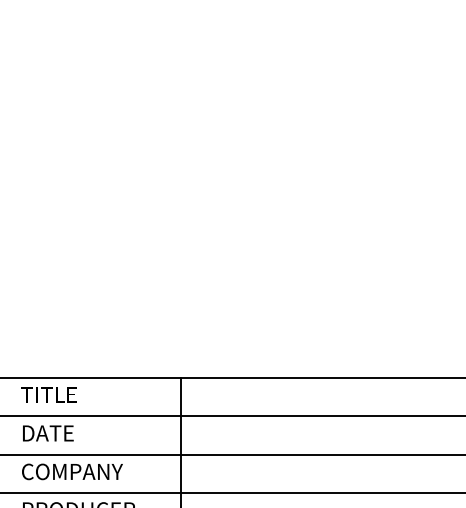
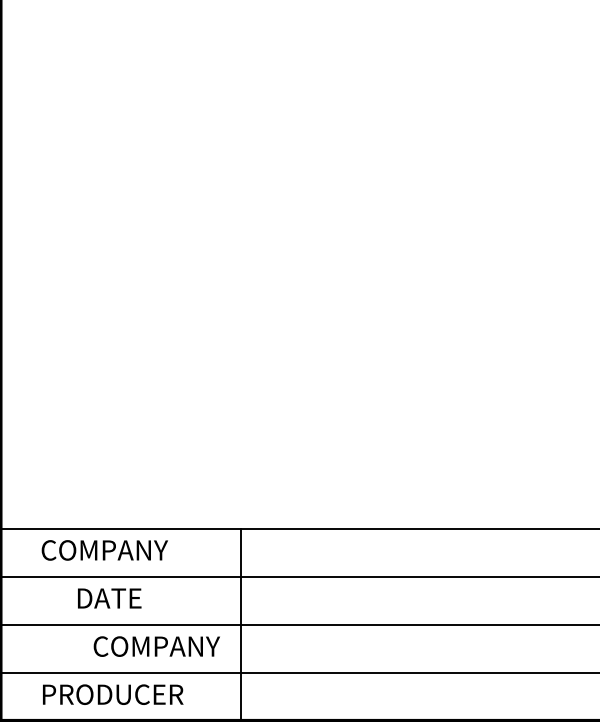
text: (72, 395) -> (104, 550), TITLE -> COMPANY
text: (48, 433) -> (109, 598), moved
text: (72, 471) -> (156, 646), moved

